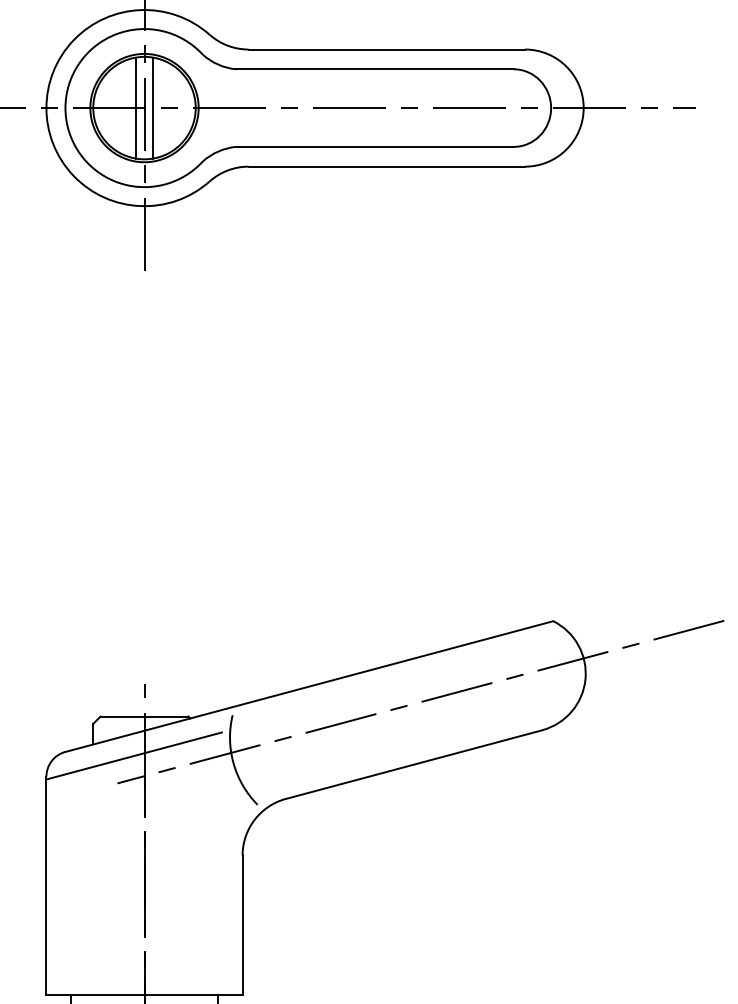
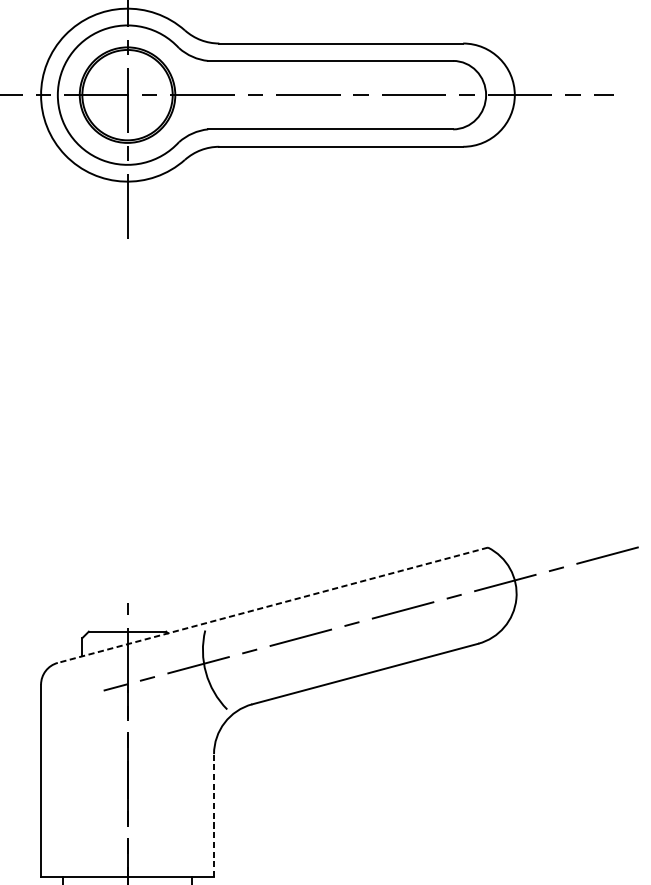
line: (135, 107) -> (119, 94), removed
line: (153, 107) -> (135, 94), removed
line: (309, 686) -> (273, 605), solid -> dashed
line: (133, 755) -> (117, 666), removed
line: (242, 925) -> (213, 815), solid -> dashed

